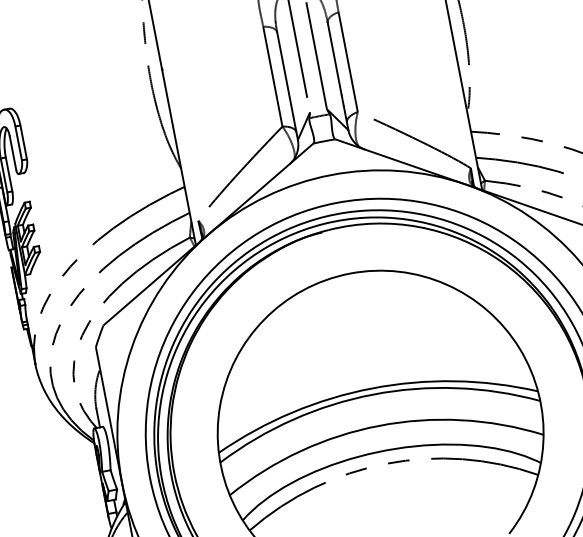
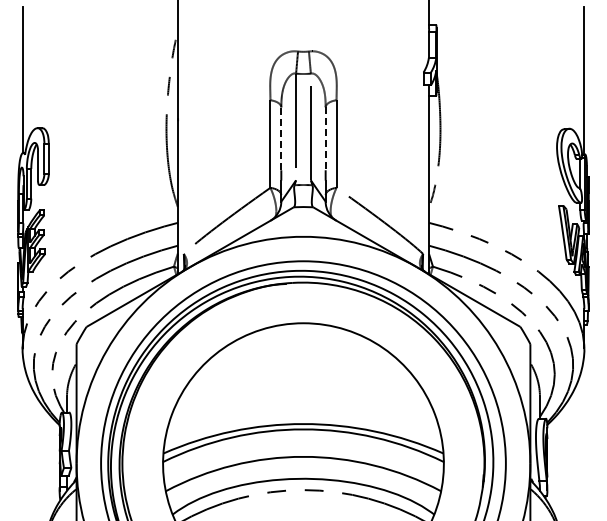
line: (334, 59) -> (325, 139), solid -> dashed
line: (284, 67) -> (281, 138), solid -> dashed

